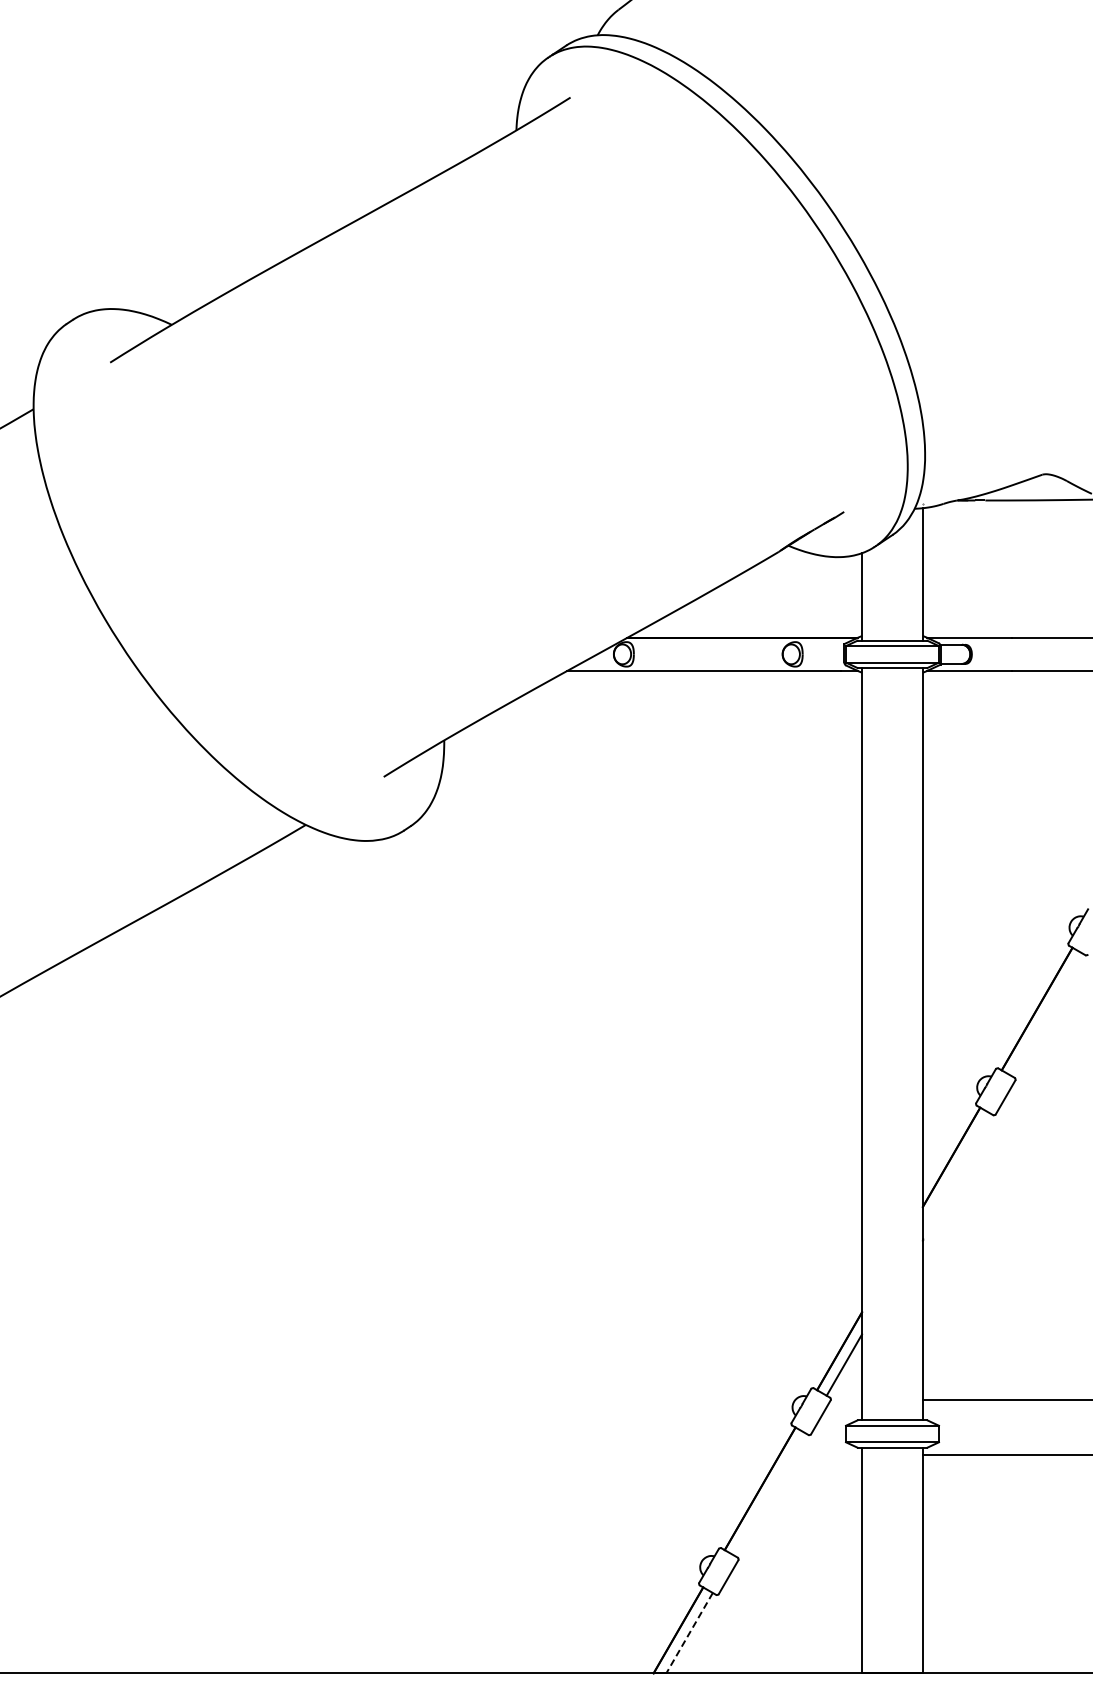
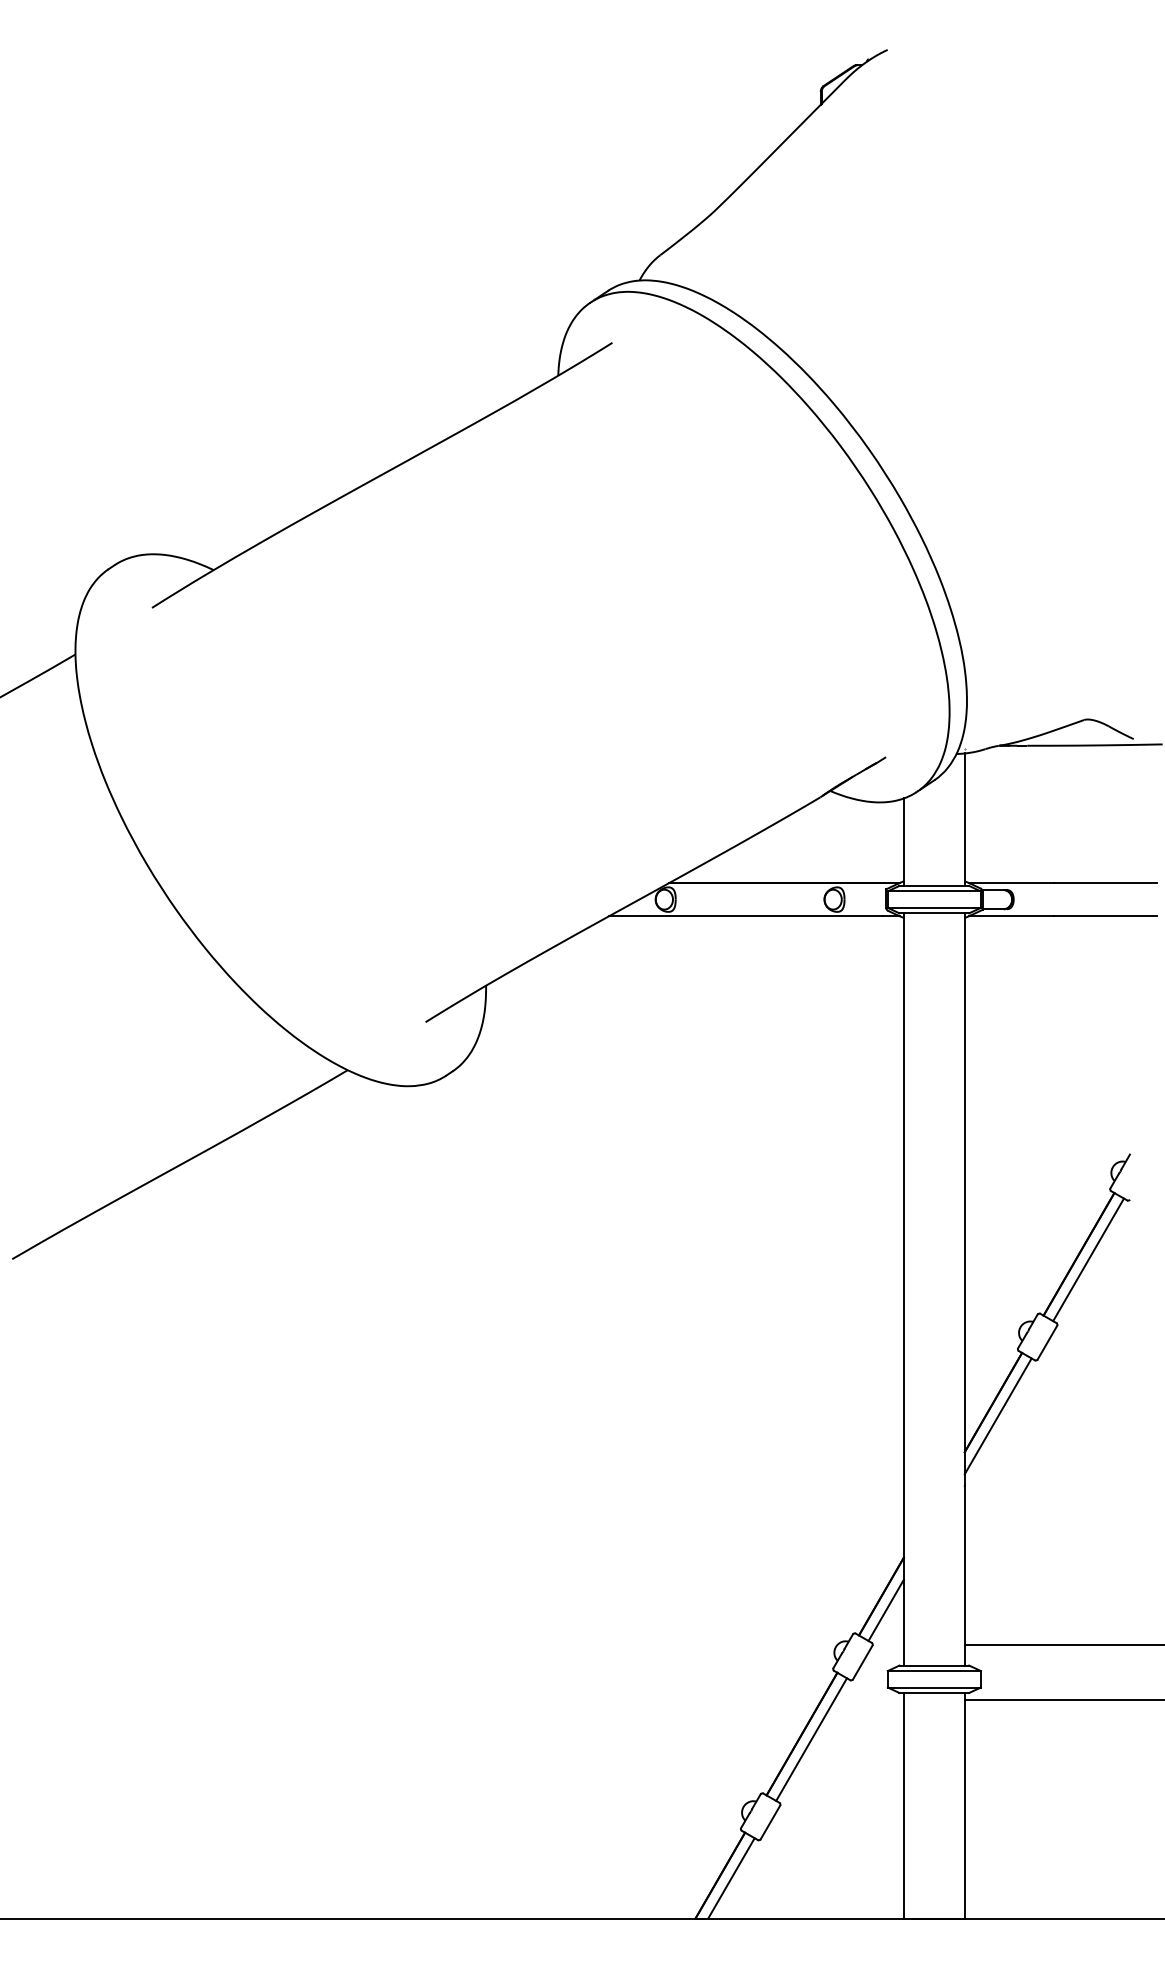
line: (1046, 1014) -> (1088, 1259), added
line: (955, 1171) -> (997, 1416), added
line: (769, 1494) -> (811, 1739), added
line: (689, 1633) -> (731, 1878), dashed -> solid

